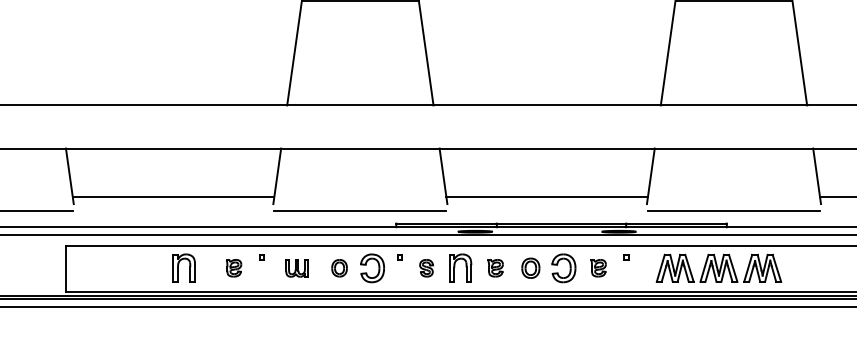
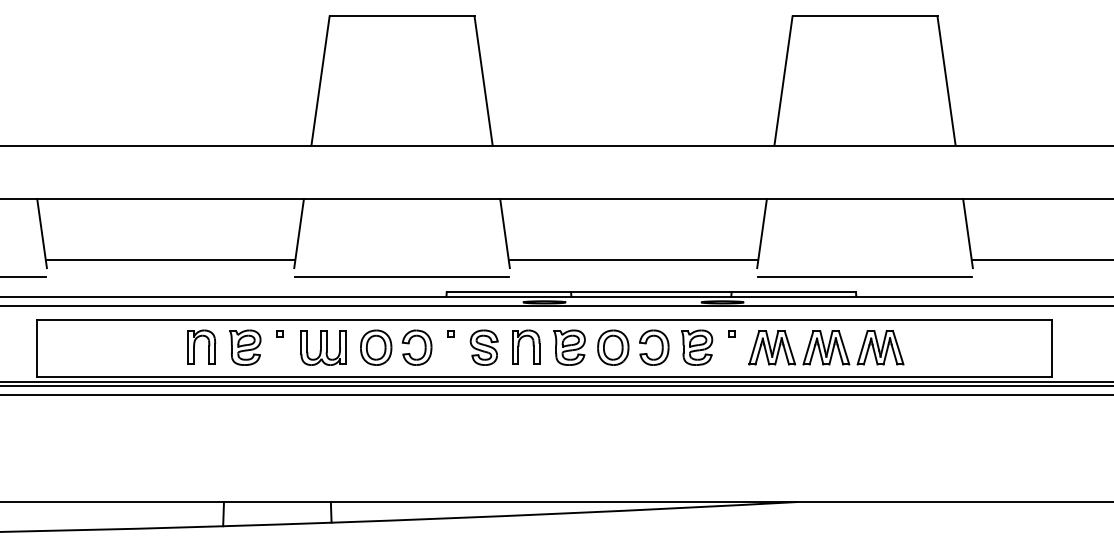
part: (179, 265) -> (195, 344), moved
part: (234, 268) -> (245, 347), size x1.67
part: (296, 268) -> (323, 347), size x1.67
part: (339, 268) -> (376, 347), size x1.67
part: (426, 268) -> (483, 347), size x1.67
part: (495, 268) -> (569, 347), size x1.67
part: (530, 268) -> (613, 347), size x1.43
part: (598, 268) -> (697, 347), size x1.67
part: (719, 268) -> (826, 347), moved

